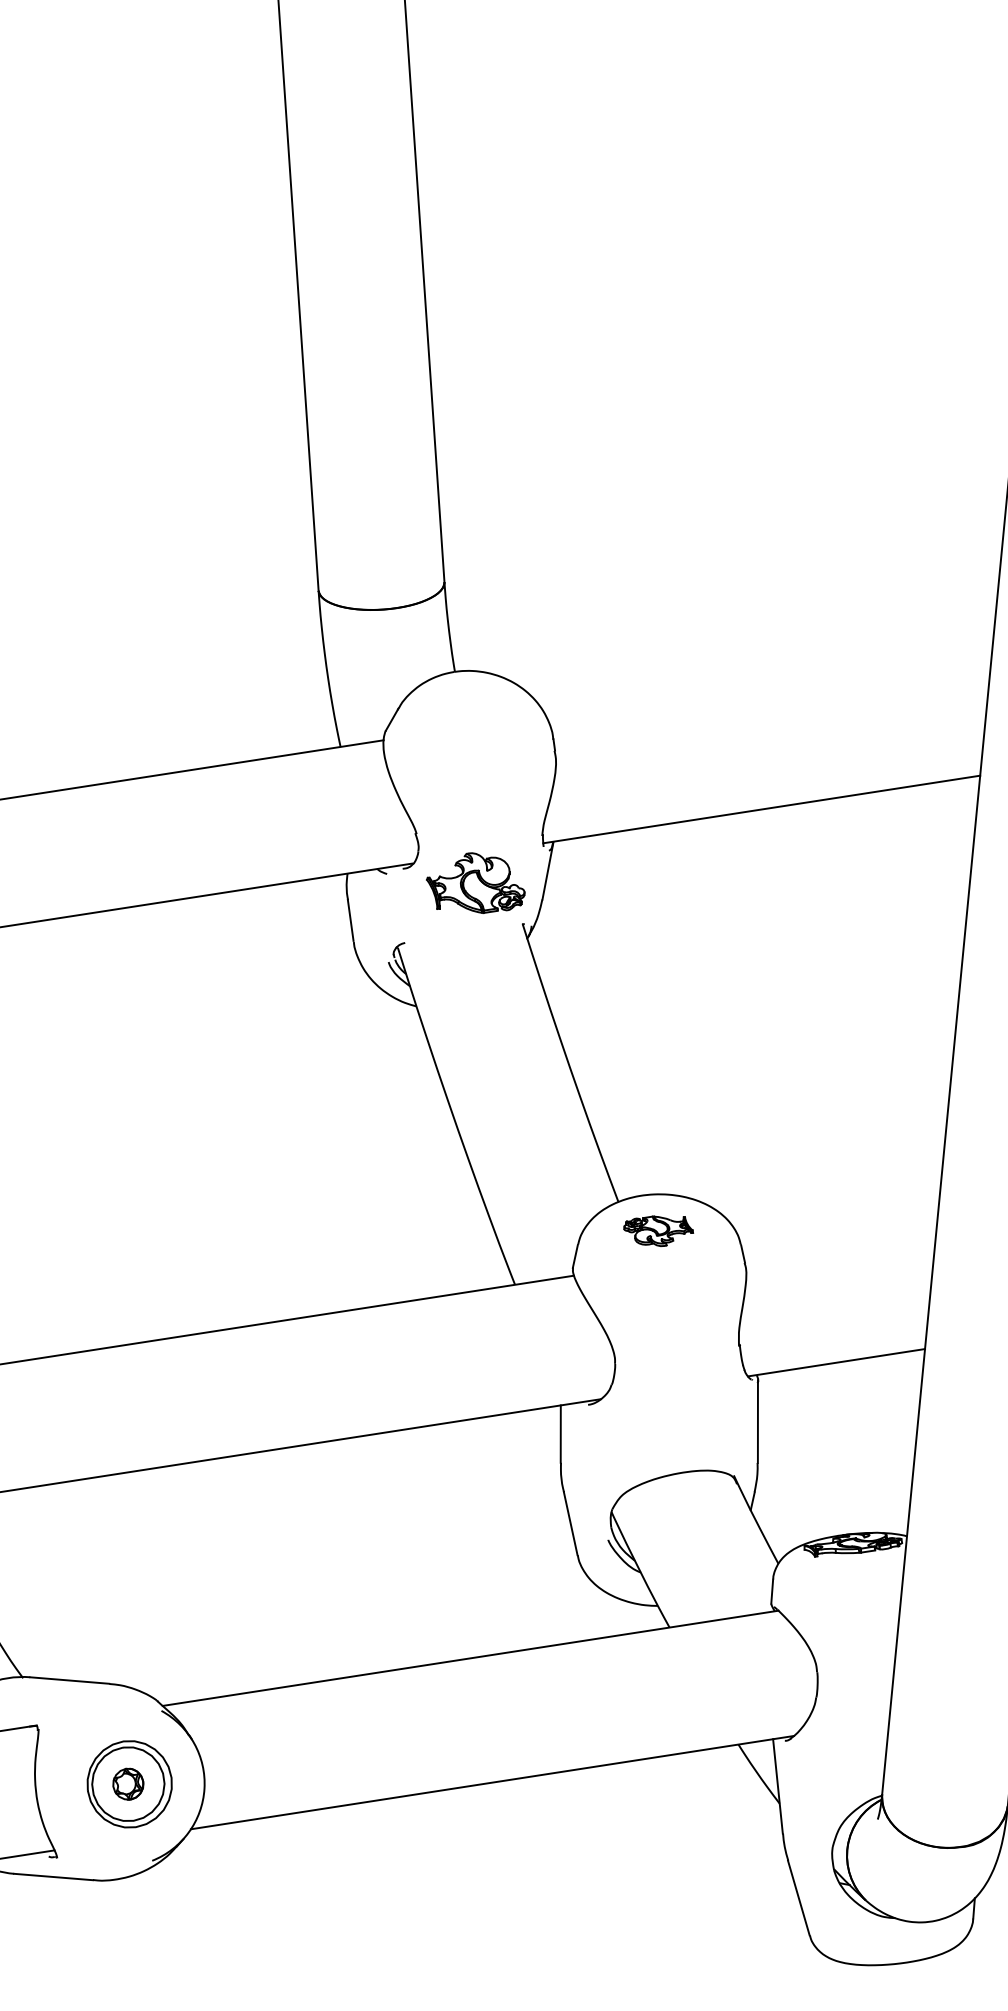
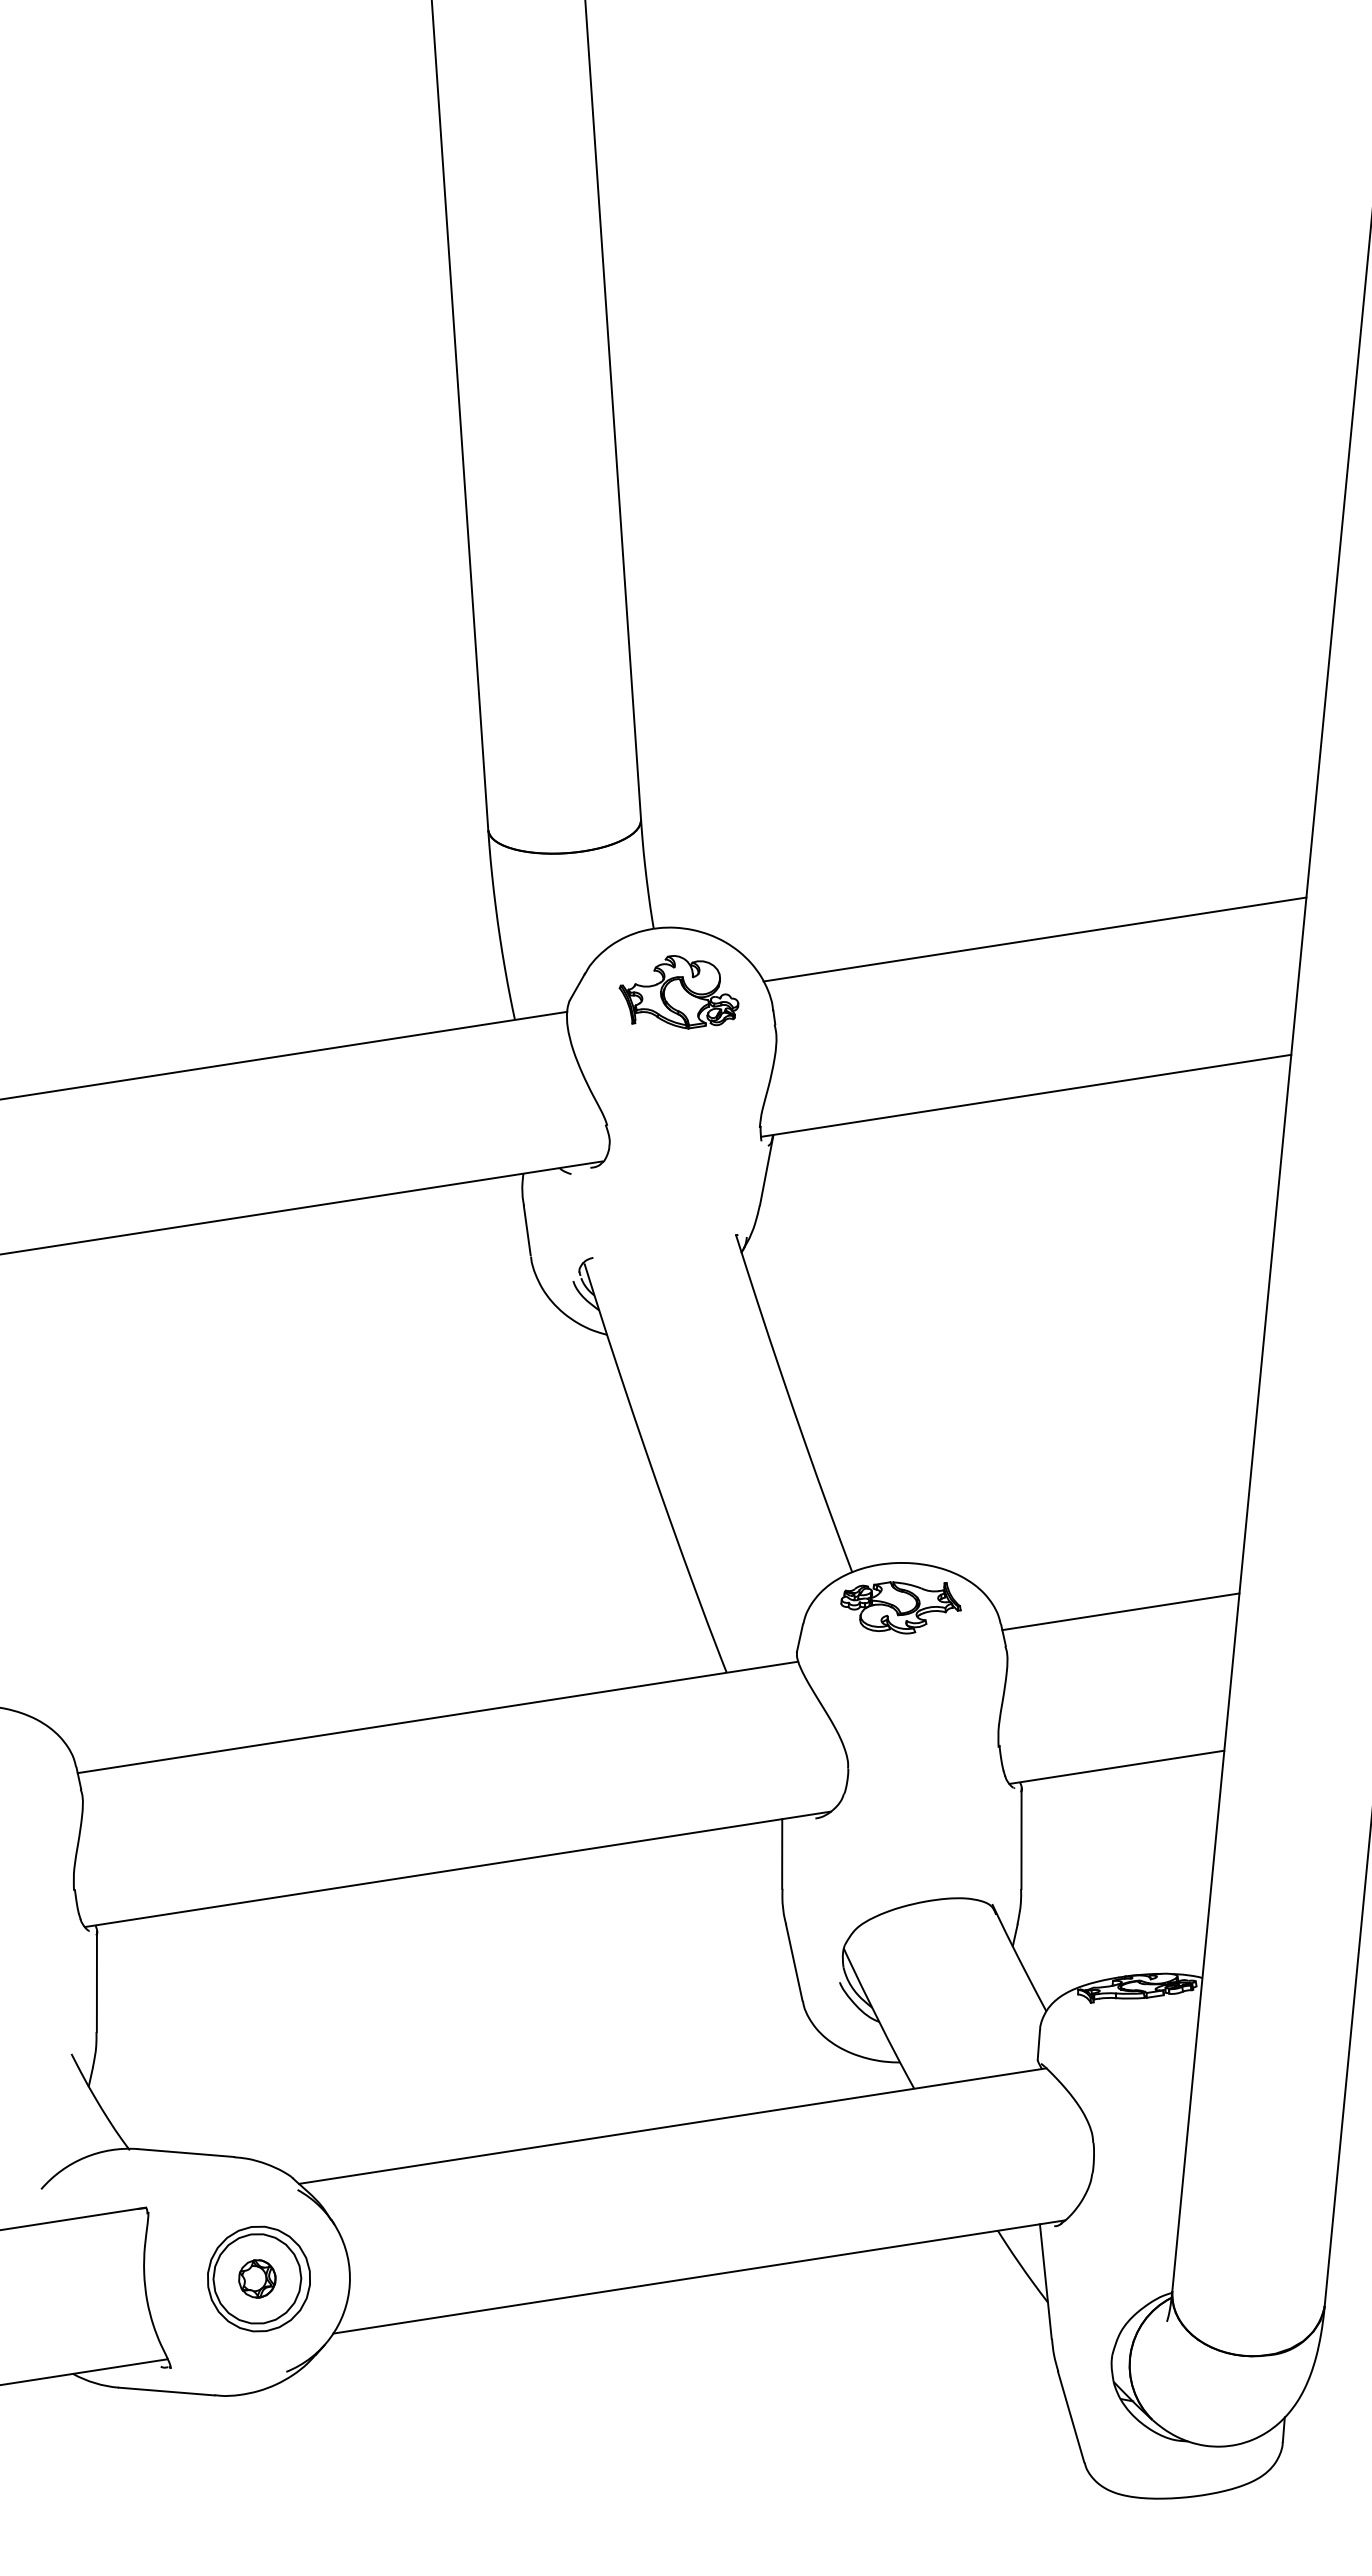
line: (768, 680) -> (1034, 939), added
part: (475, 883) -> (678, 992), moved
part: (658, 1231) -> (900, 1607), size x1.43
line: (839, 1234) -> (1120, 1611), added

